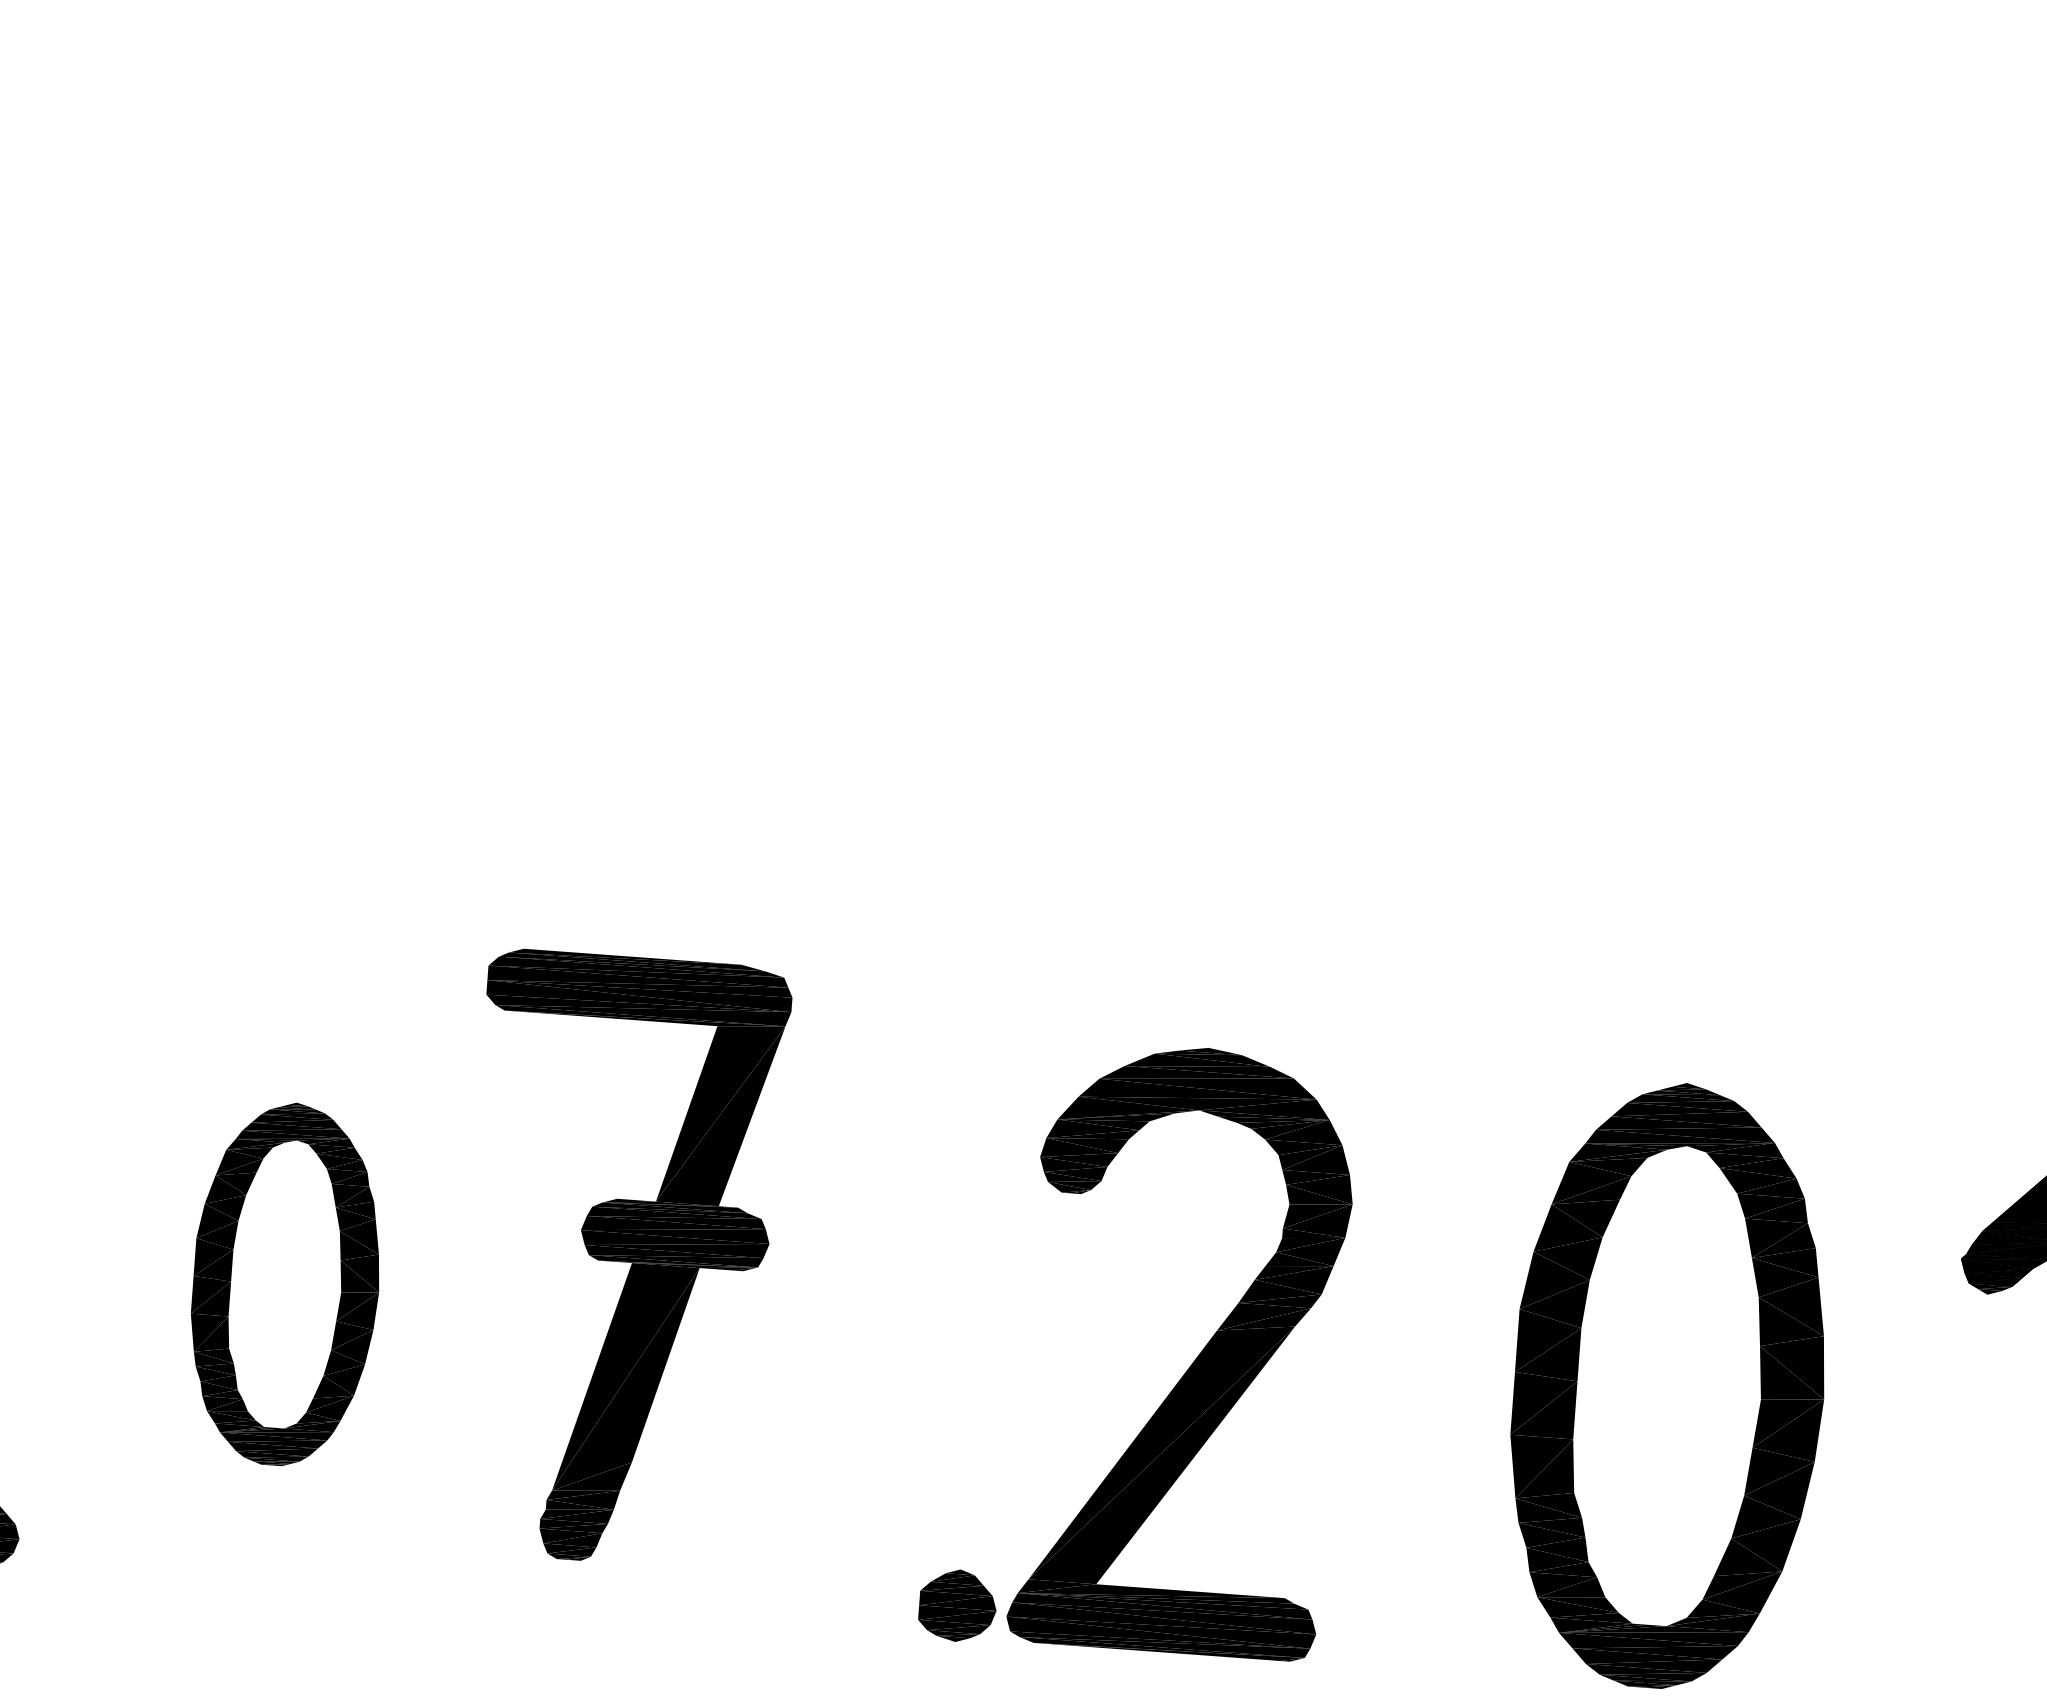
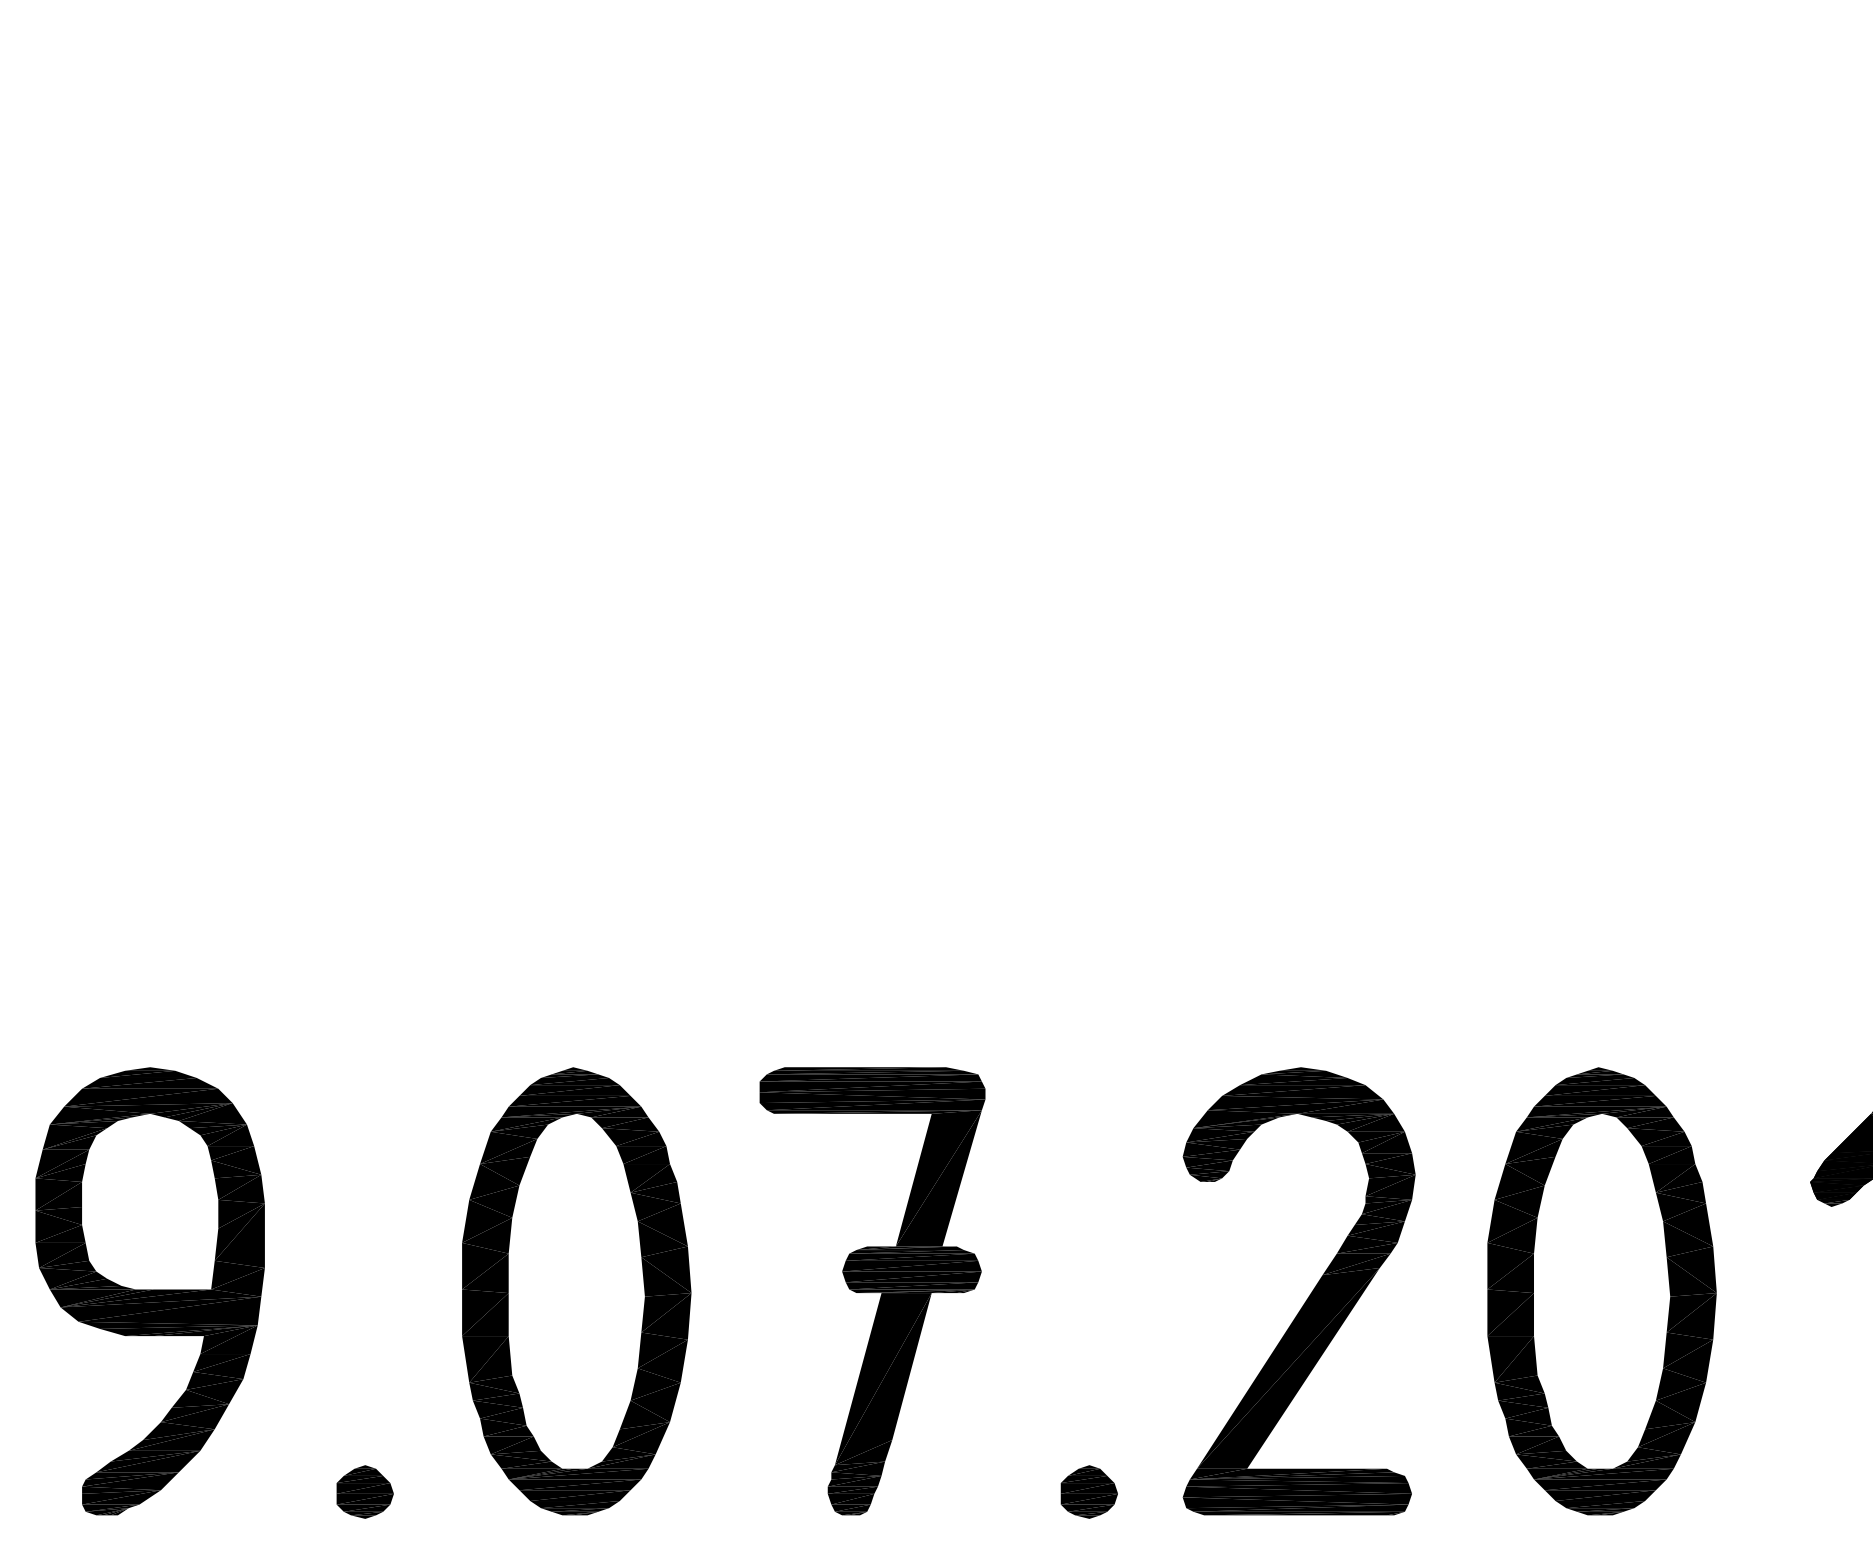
part: (619, 1260) -> (872, 1291), moved
part: (285, 1284) -> (576, 1291), size x1.67
part: (1196, 1357) -> (1308, 1296), moved

